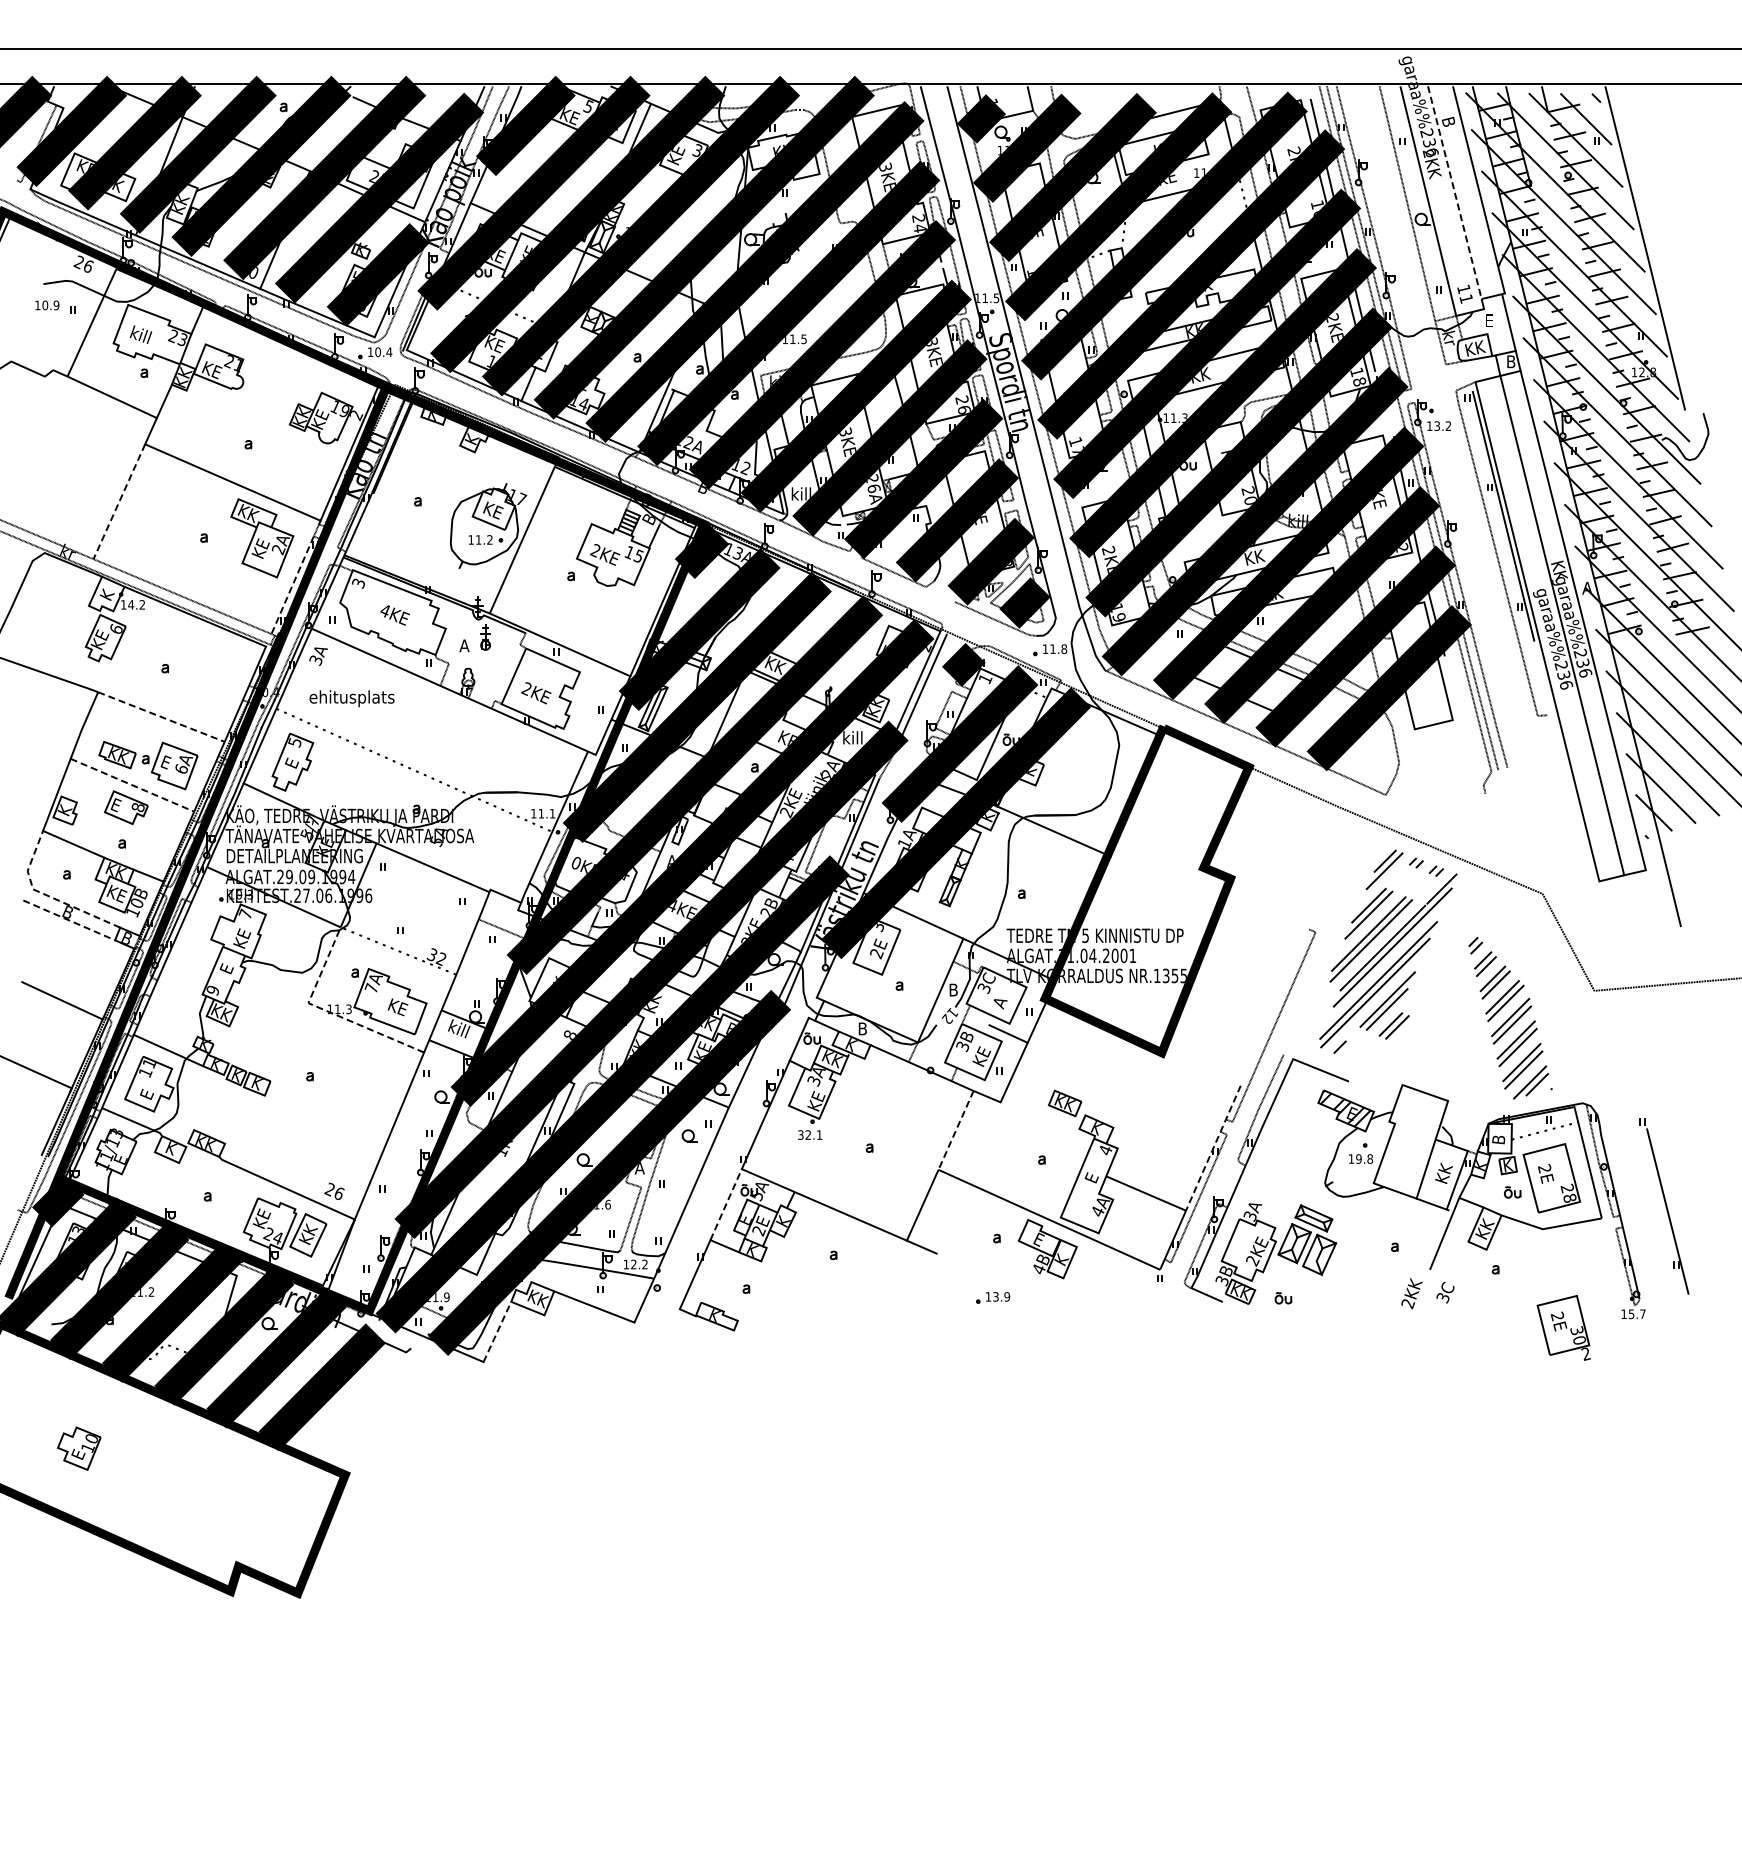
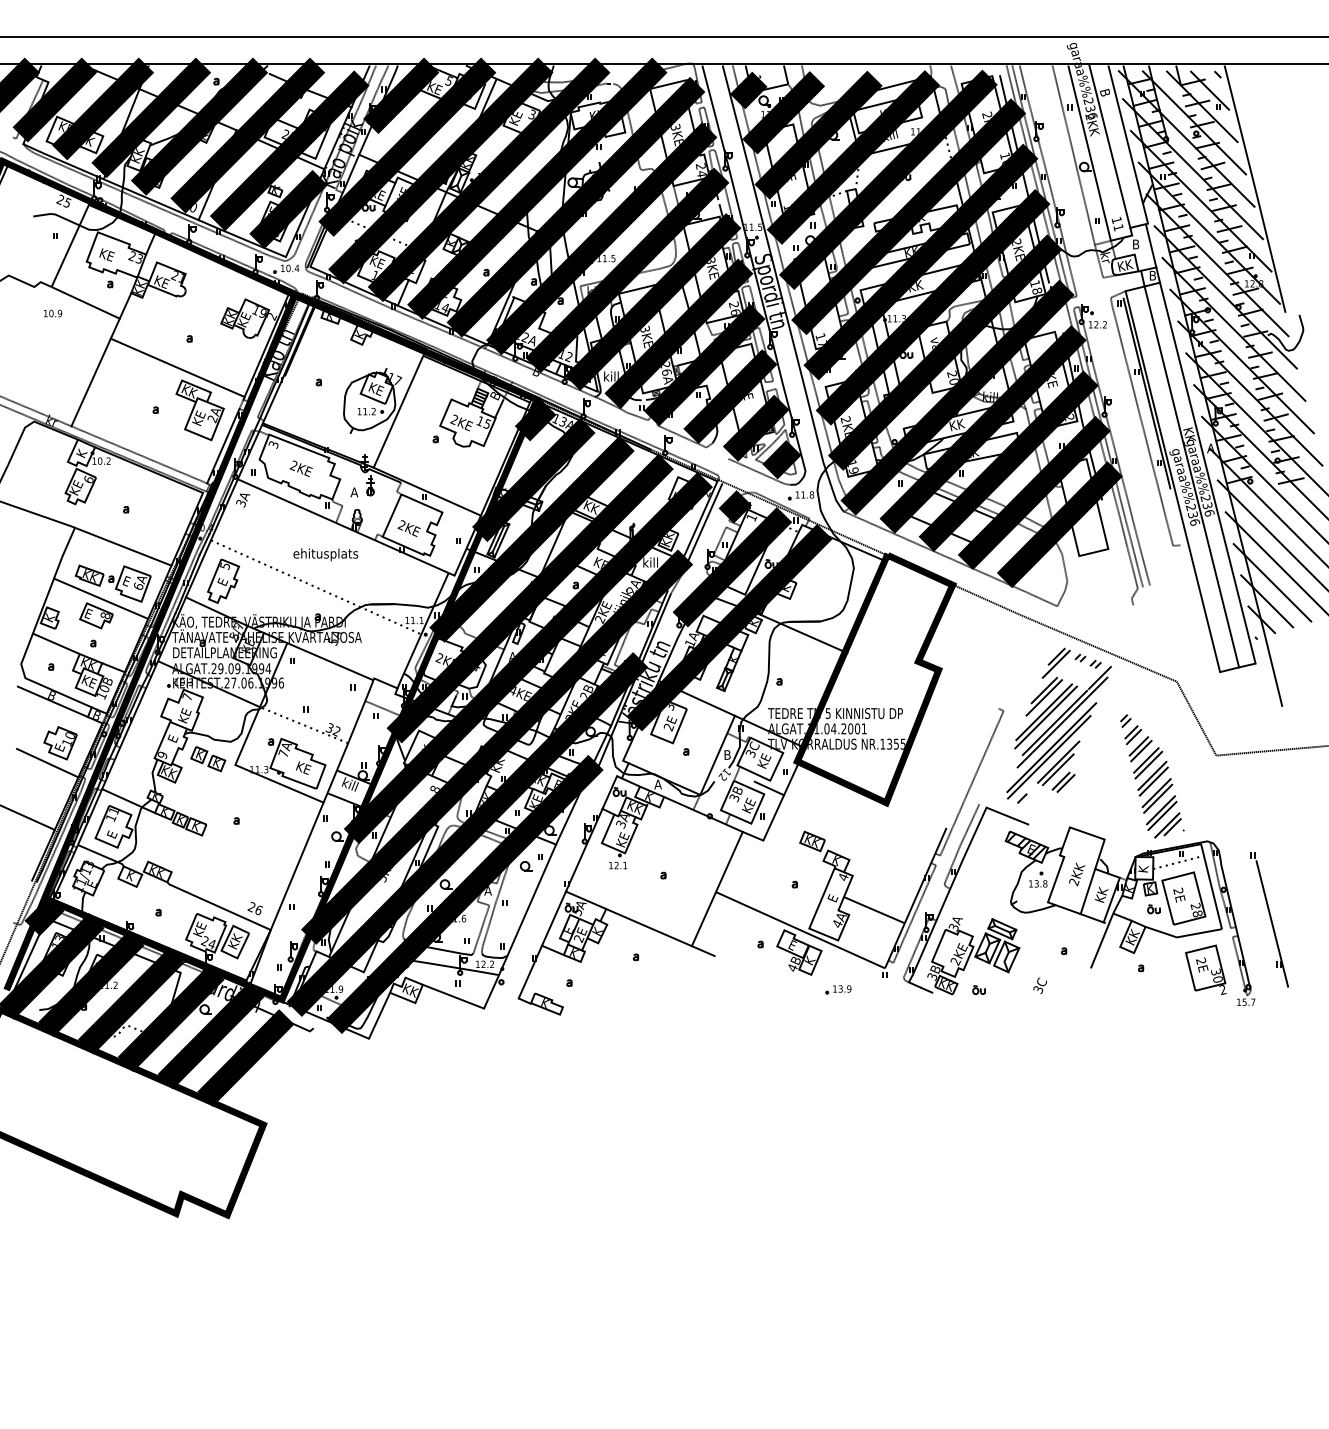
text: (1168, 177) -> (891, 135), KE -> kill
line: (1454, 192) -> (1109, 146), dashed -> solid
text: (87, 265) -> (66, 202), 26 -> 25
text: (47, 305) -> (53, 313), moved
text: (1489, 320) -> (1136, 244), E -> B
text: (141, 334) -> (108, 254), kill -> KE
text: (1436, 425) -> (1095, 324), 13.2 -> 12.2
text: (1225, 450) -> (934, 343), KE -> vare
line: (119, 501) -> (91, 382), dashed -> solid
line: (292, 585) -> (223, 446), dashed -> solid
text: (131, 604) -> (100, 460), 14.2 -> 10.2
text: (384, 610) -> (293, 465), 4KE -> 2KE
text: (351, 698) -> (325, 554), moved
line: (161, 717) -> (123, 547), dashed -> solid
line: (131, 784) -> (100, 598), dashed -> solid
text: (575, 863) -> (439, 658), 0KE -> 2KE
line: (46, 895) -> (35, 682), dashed -> solid
line: (69, 920) -> (53, 701), dashed -> solid
part: (272, 995) -> (207, 759), added
text: (1001, 998) -> (764, 761), A -> KE
line: (327, 1011) -> (249, 771), dashed -> solid
text: (862, 1028) -> (658, 784), B -> A
line: (955, 1130) -> (728, 862), dashed -> solid
text: (800, 1134) -> (610, 865), 32.1 -> 12.1
text: (1498, 1138) -> (1143, 868), B -> K
line: (1213, 1147) -> (925, 875), dashed -> solid
text: (502, 1153) -> (383, 879), 1KE -> 5KE
text: (1358, 1158) -> (1036, 883), 19.8 -> 13.8
line: (726, 1204) -> (554, 918), dashed -> solid
text: (1445, 1292) -> (1040, 985), moved
text: (1411, 1293) -> (1076, 874), moved
part: (993, 1297) -> (838, 989), moved
part: (1563, 1327) -> (1205, 969), moved
line: (497, 1332) -> (379, 1016), dashed -> solid
part: (79, 1448) -> (60, 743), moved

